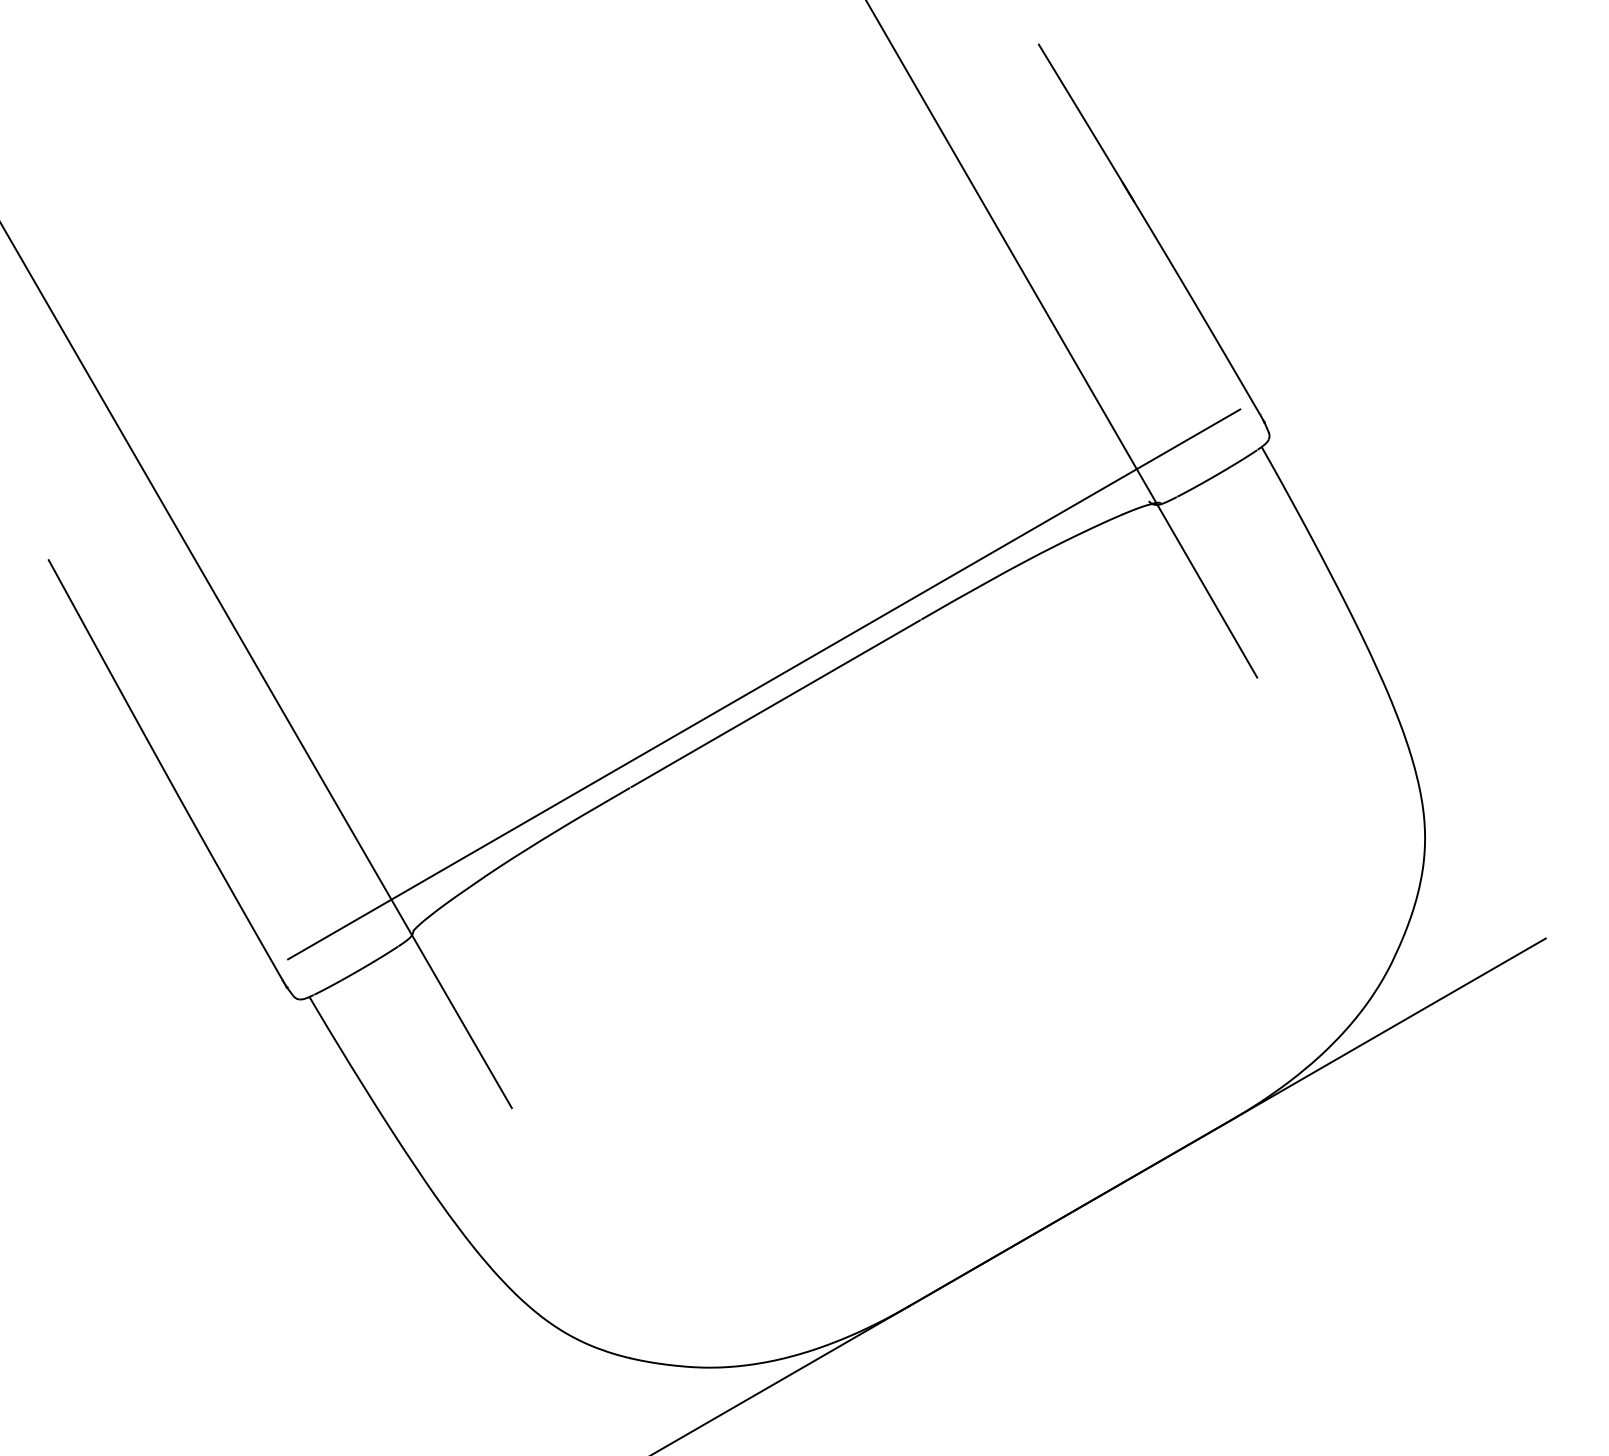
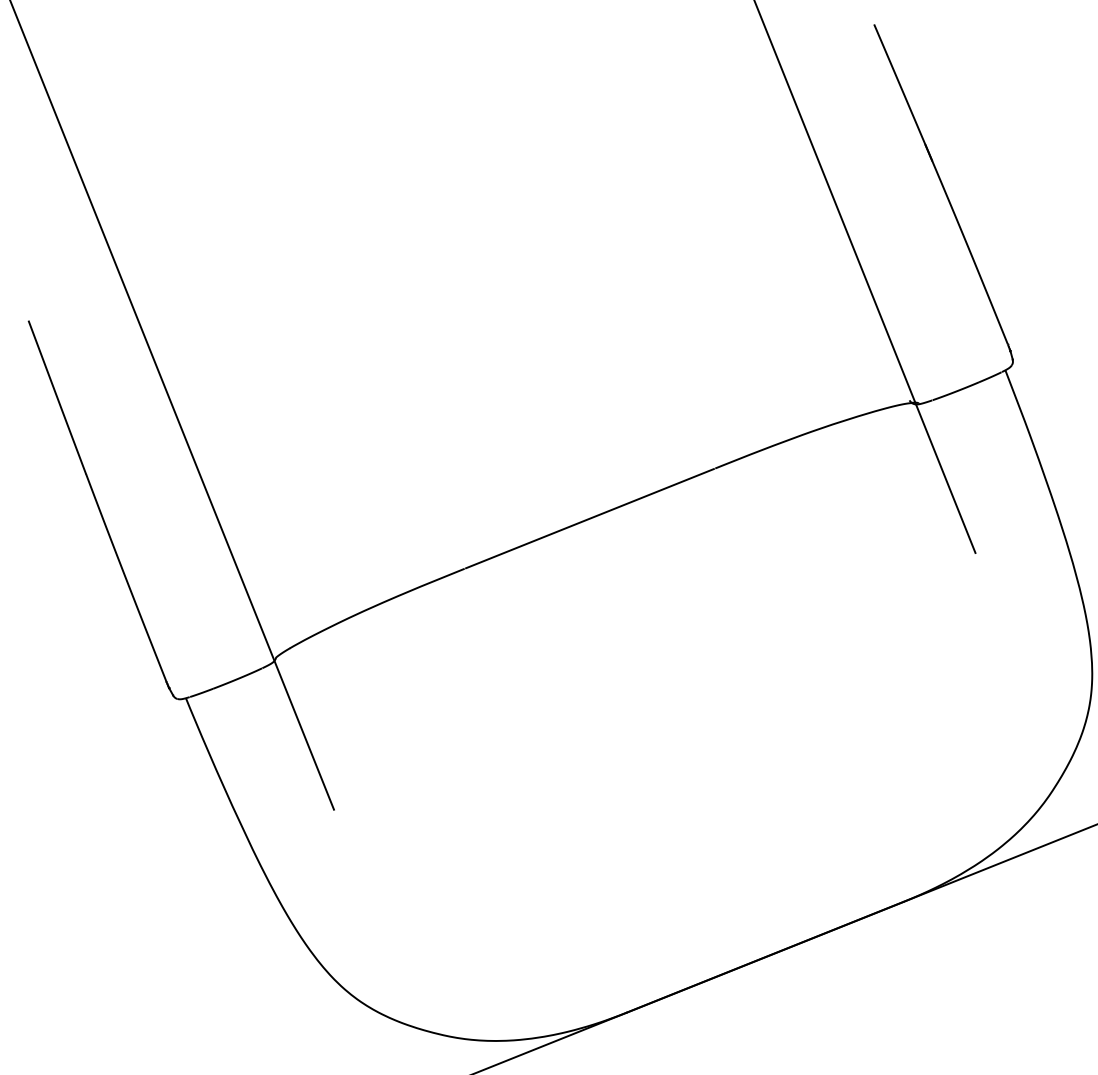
line: (764, 684) -> (583, 502), removed

